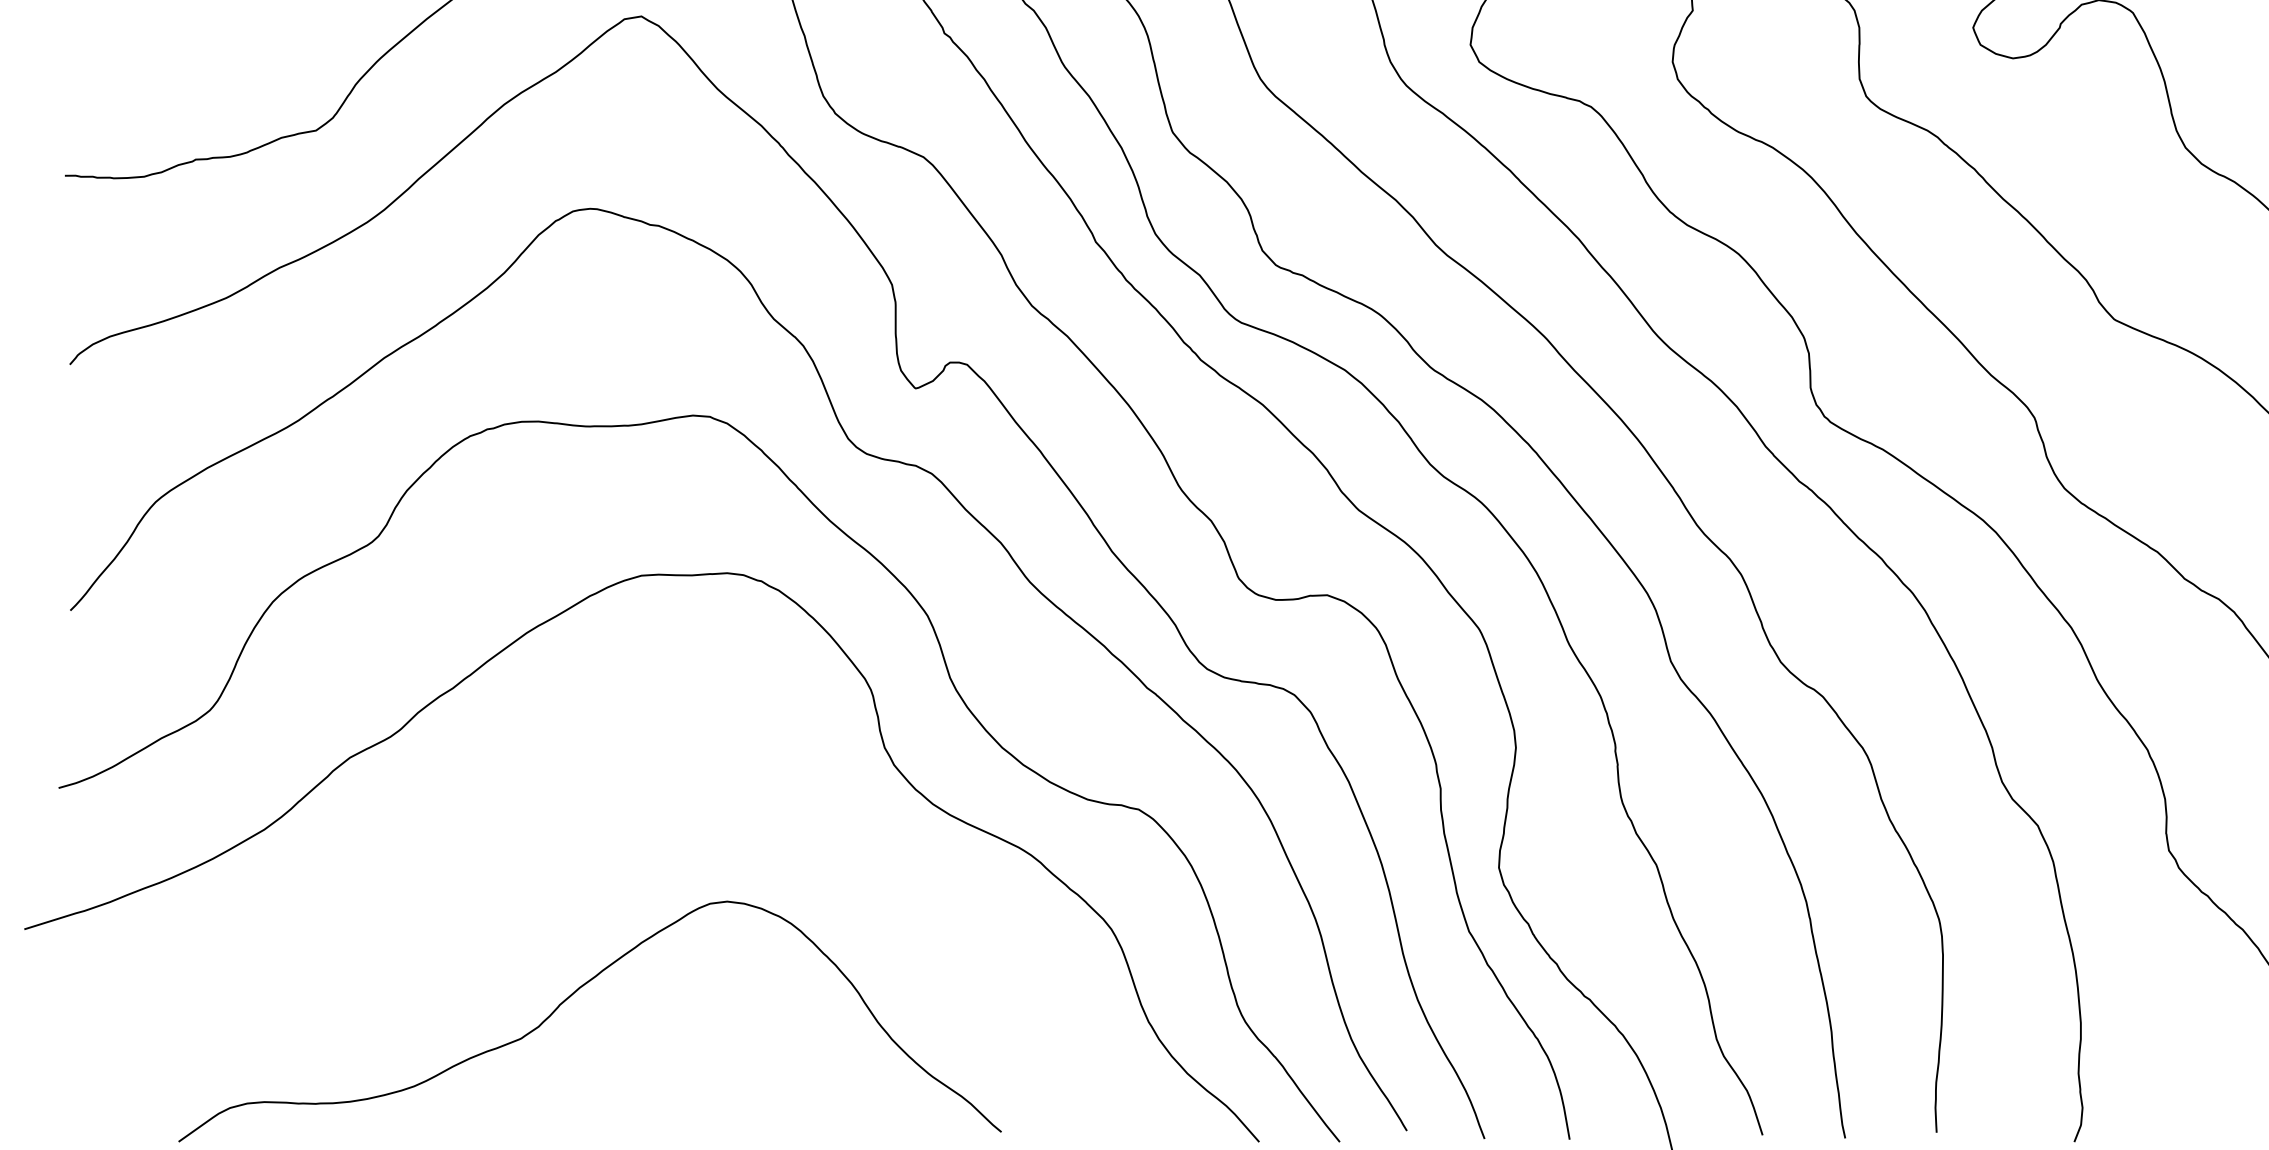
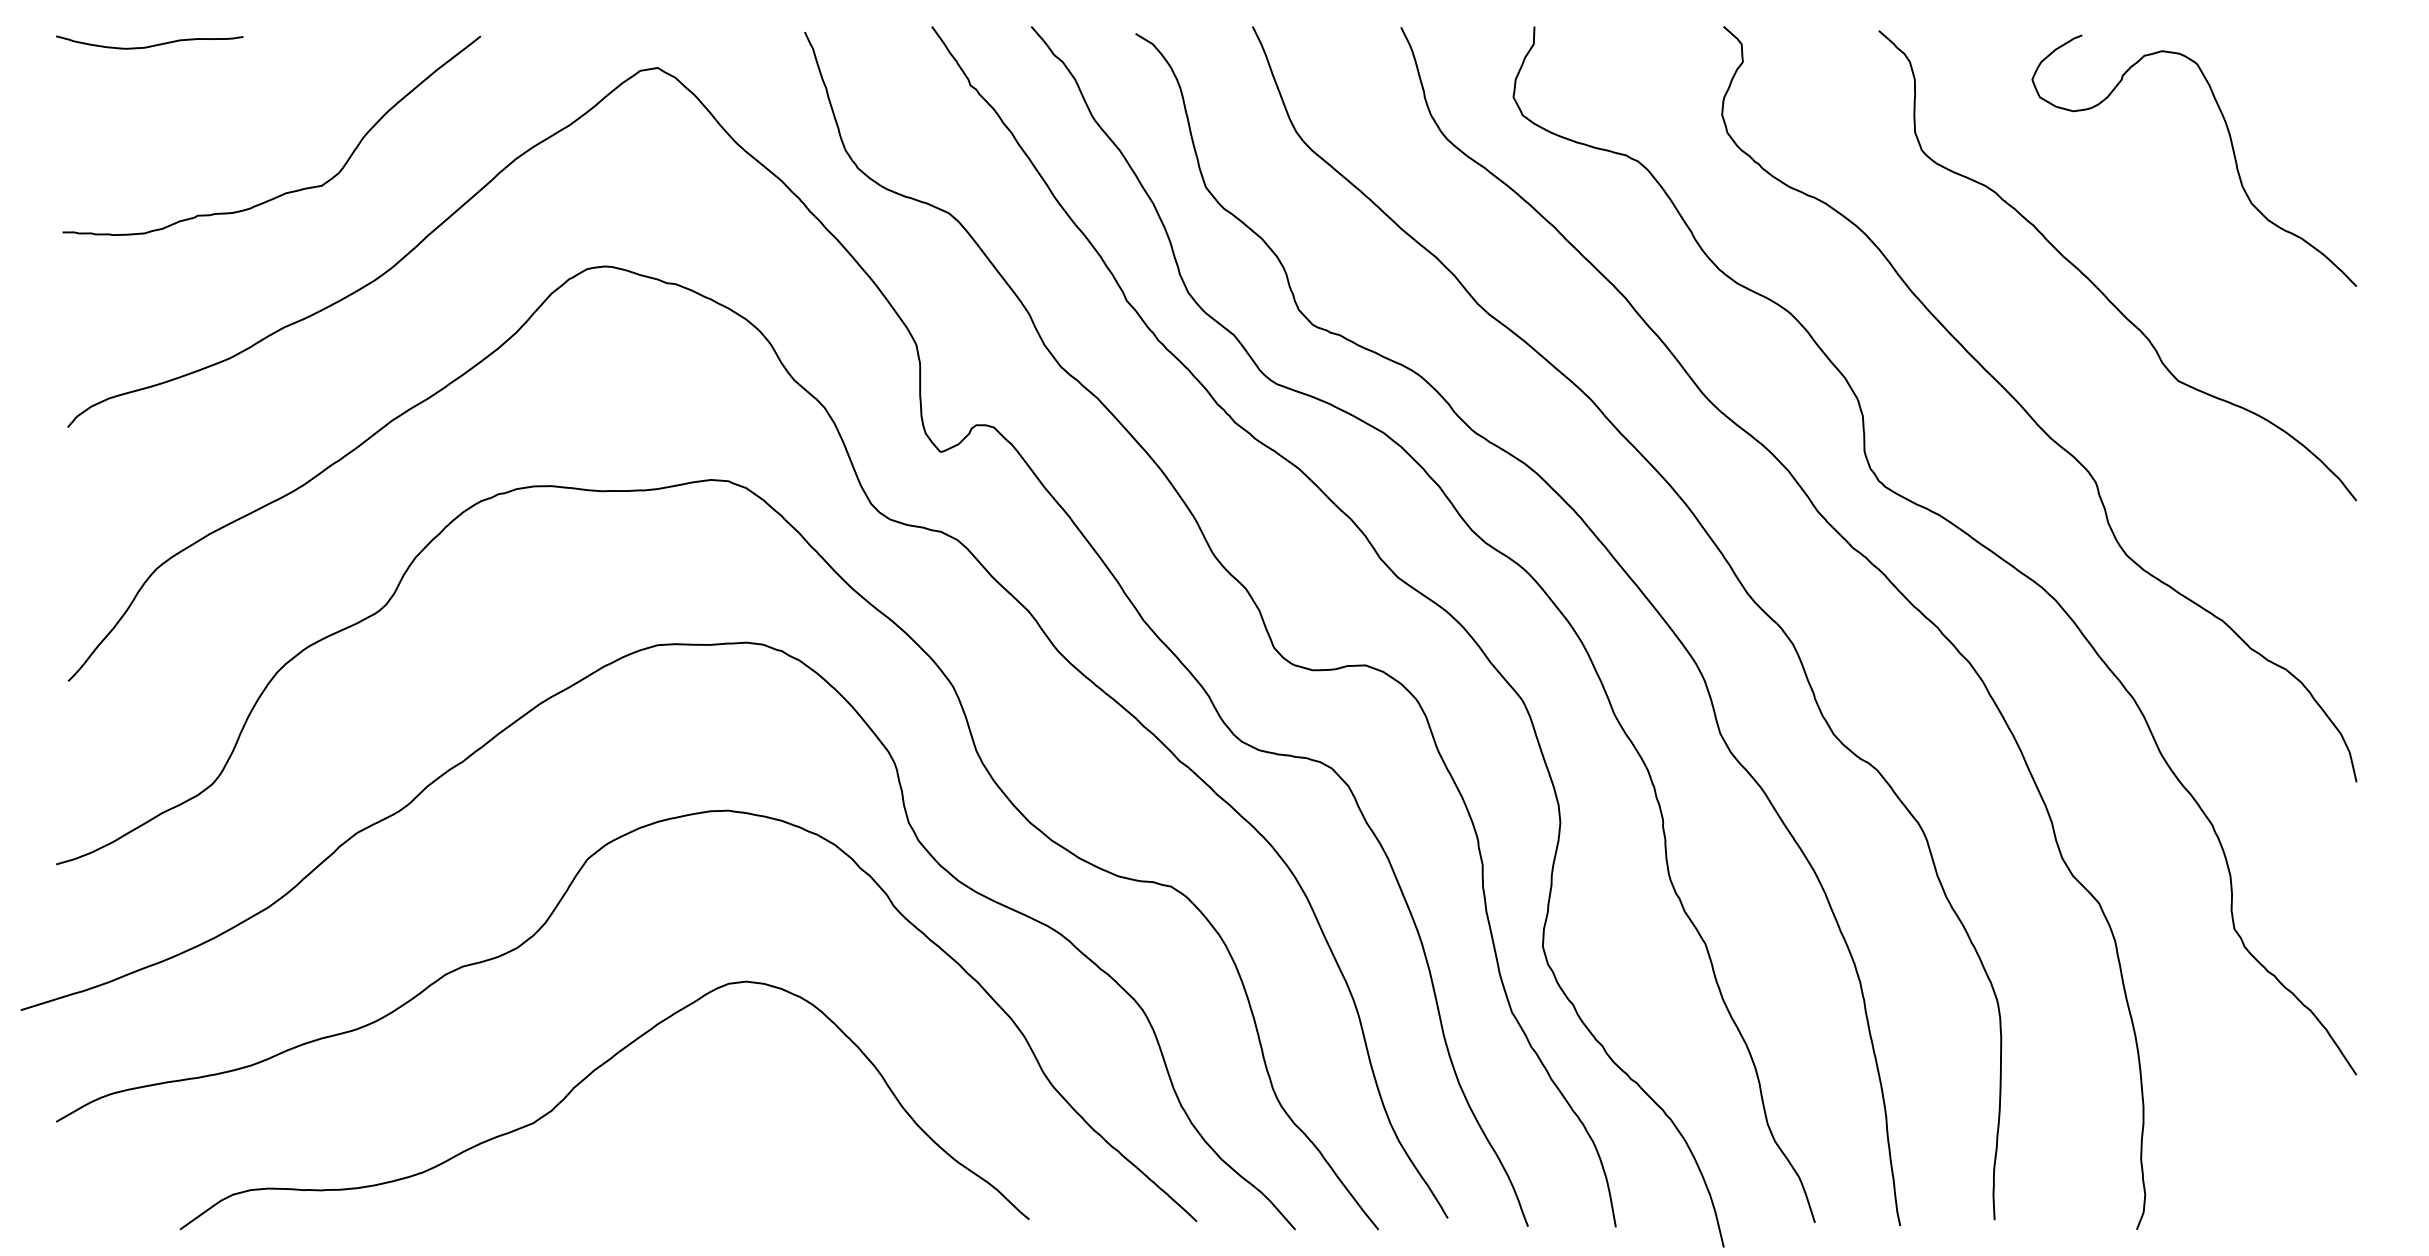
curve: (527, 851) -> (540, 929), added

